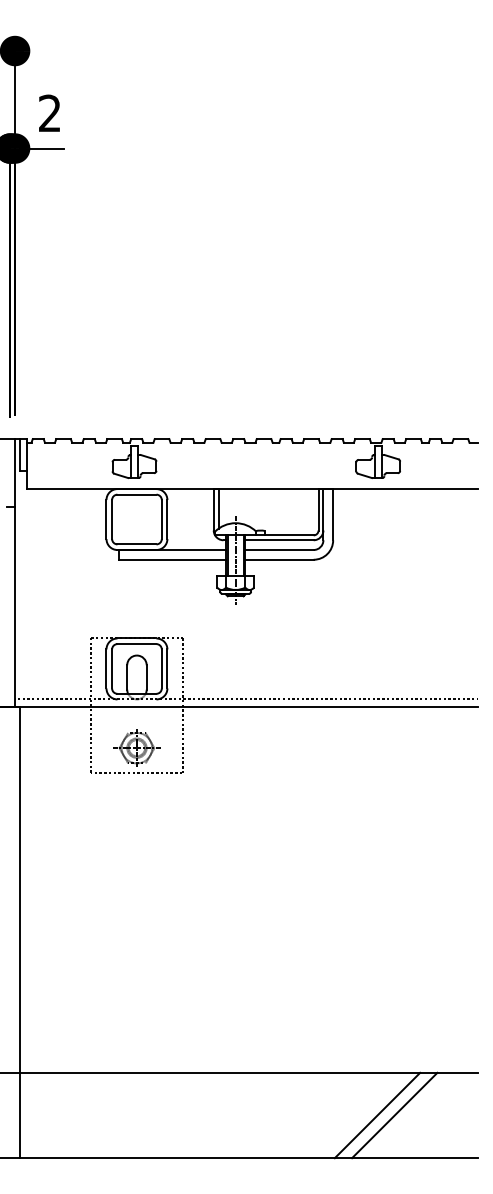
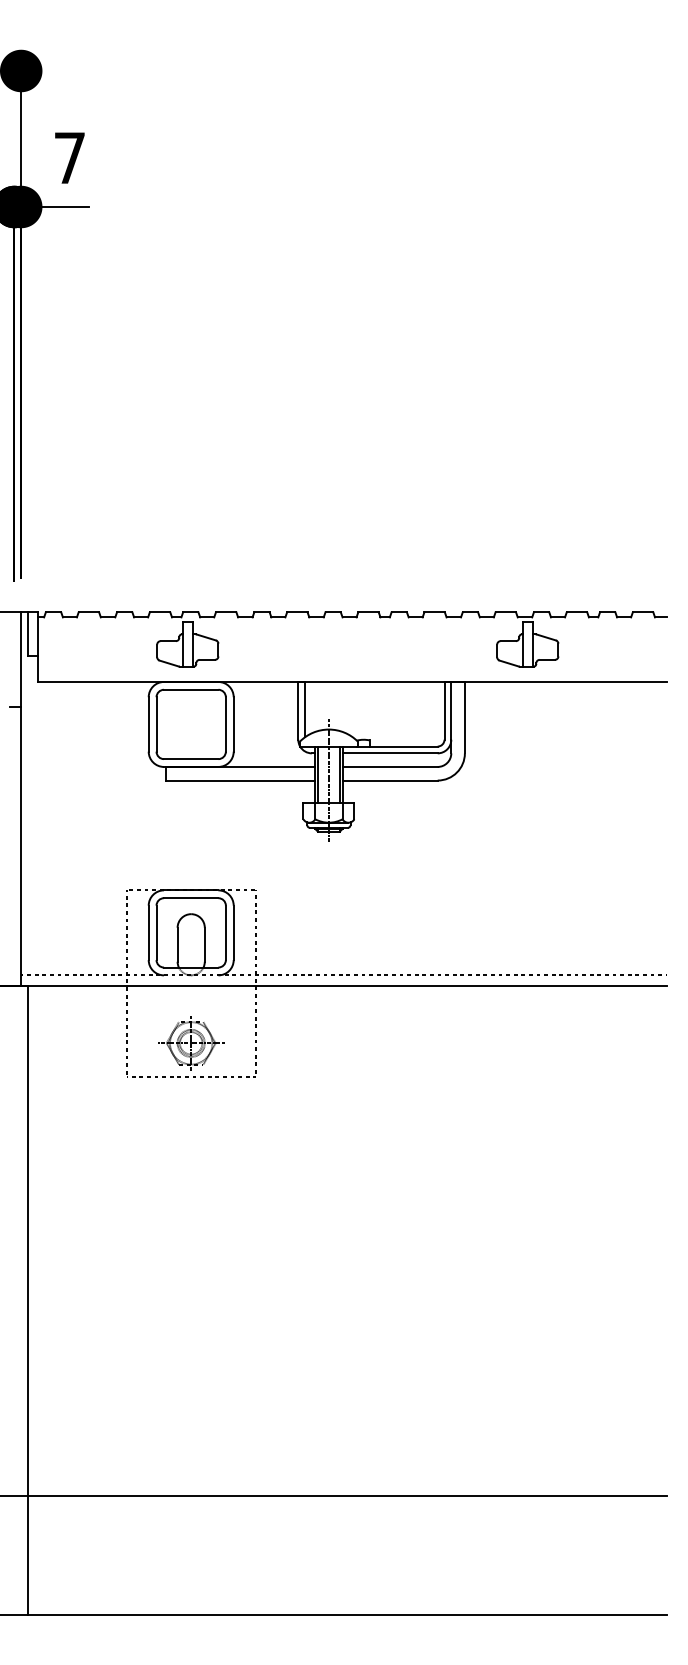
text: (49, 112) -> (69, 156), 2 -> 7
line: (377, 1115) -> (526, 1555), removed
line: (394, 1115) -> (550, 1555), removed

